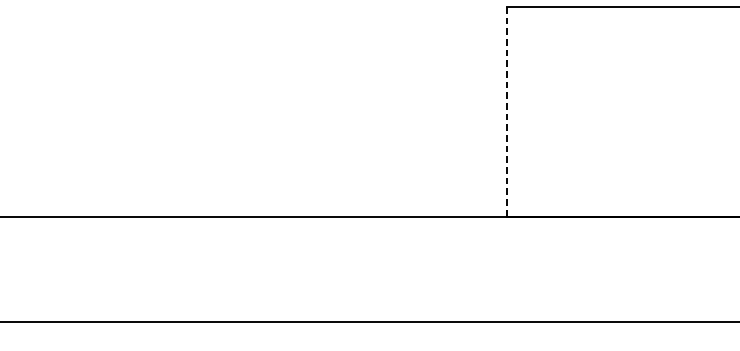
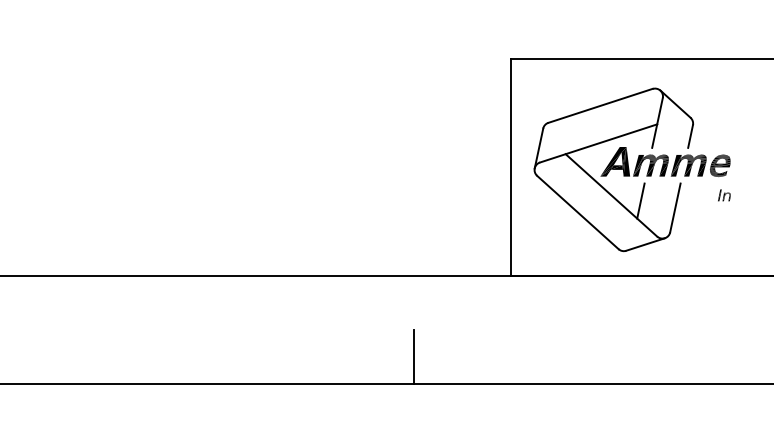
line: (507, 112) -> (511, 167), dashed -> solid
part: (623, 114) -> (631, 169), added
line: (413, 295) -> (414, 356), added

